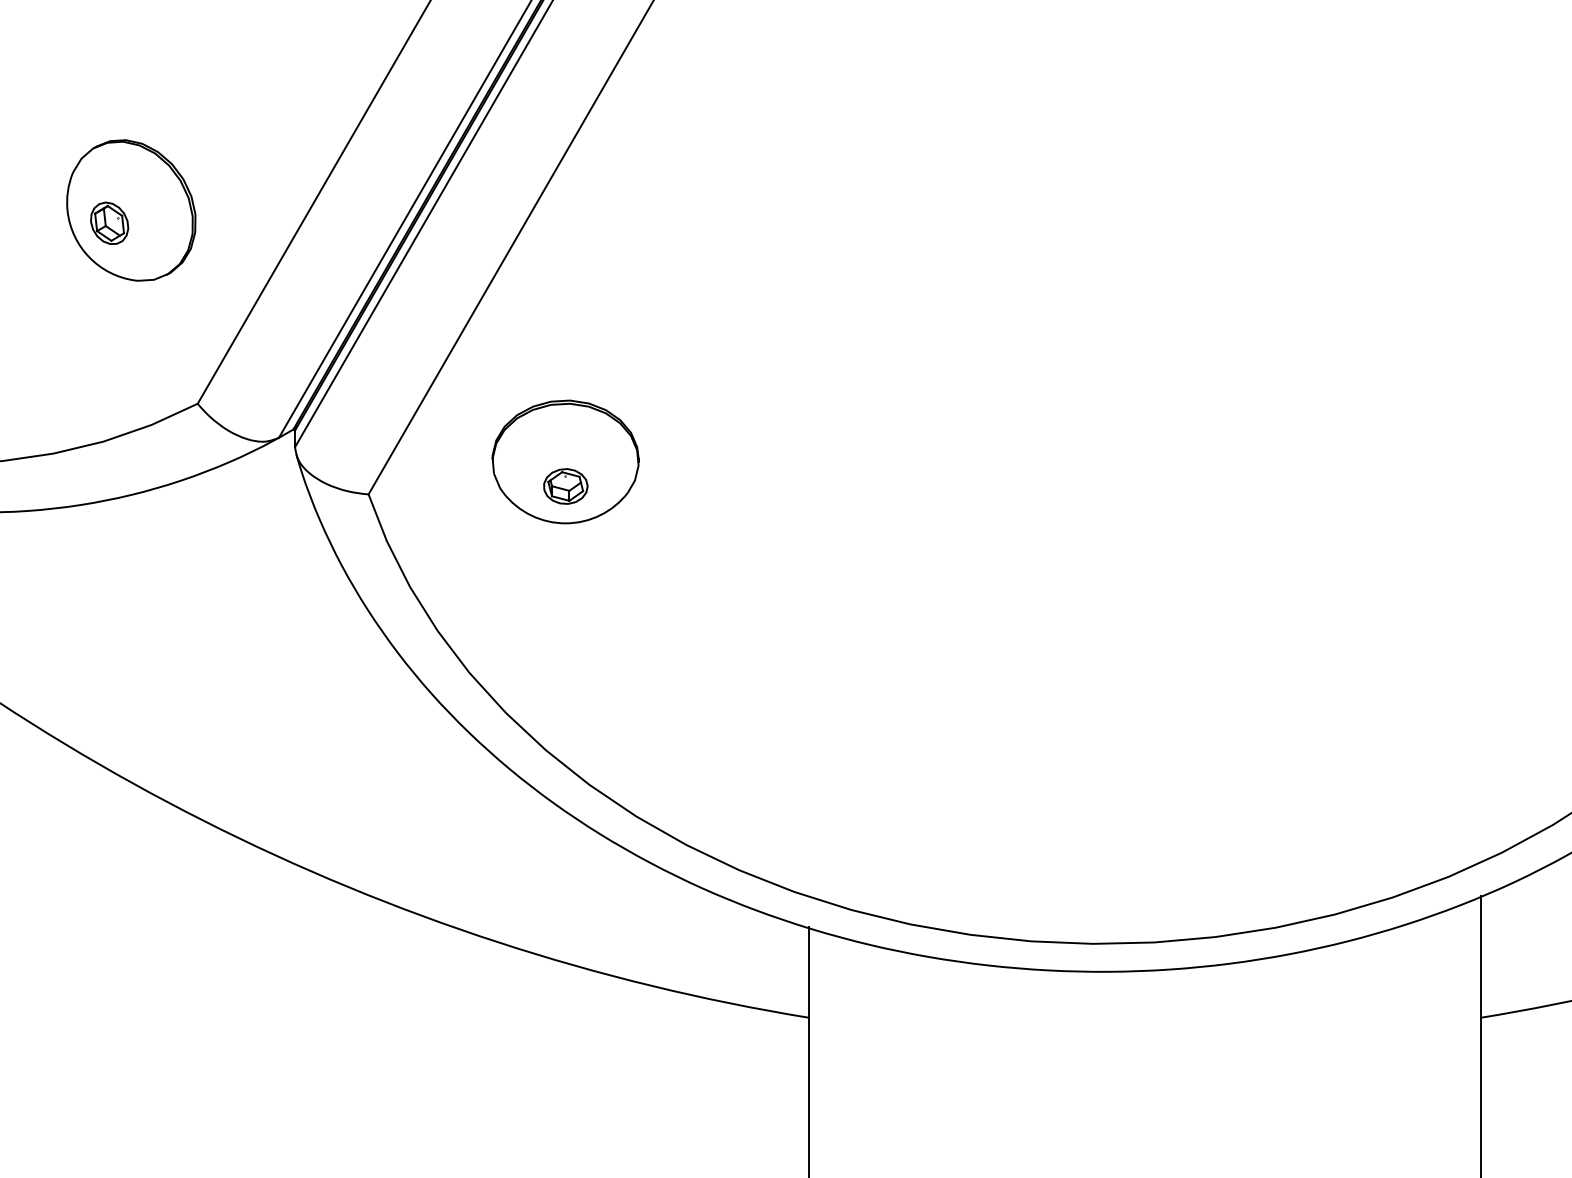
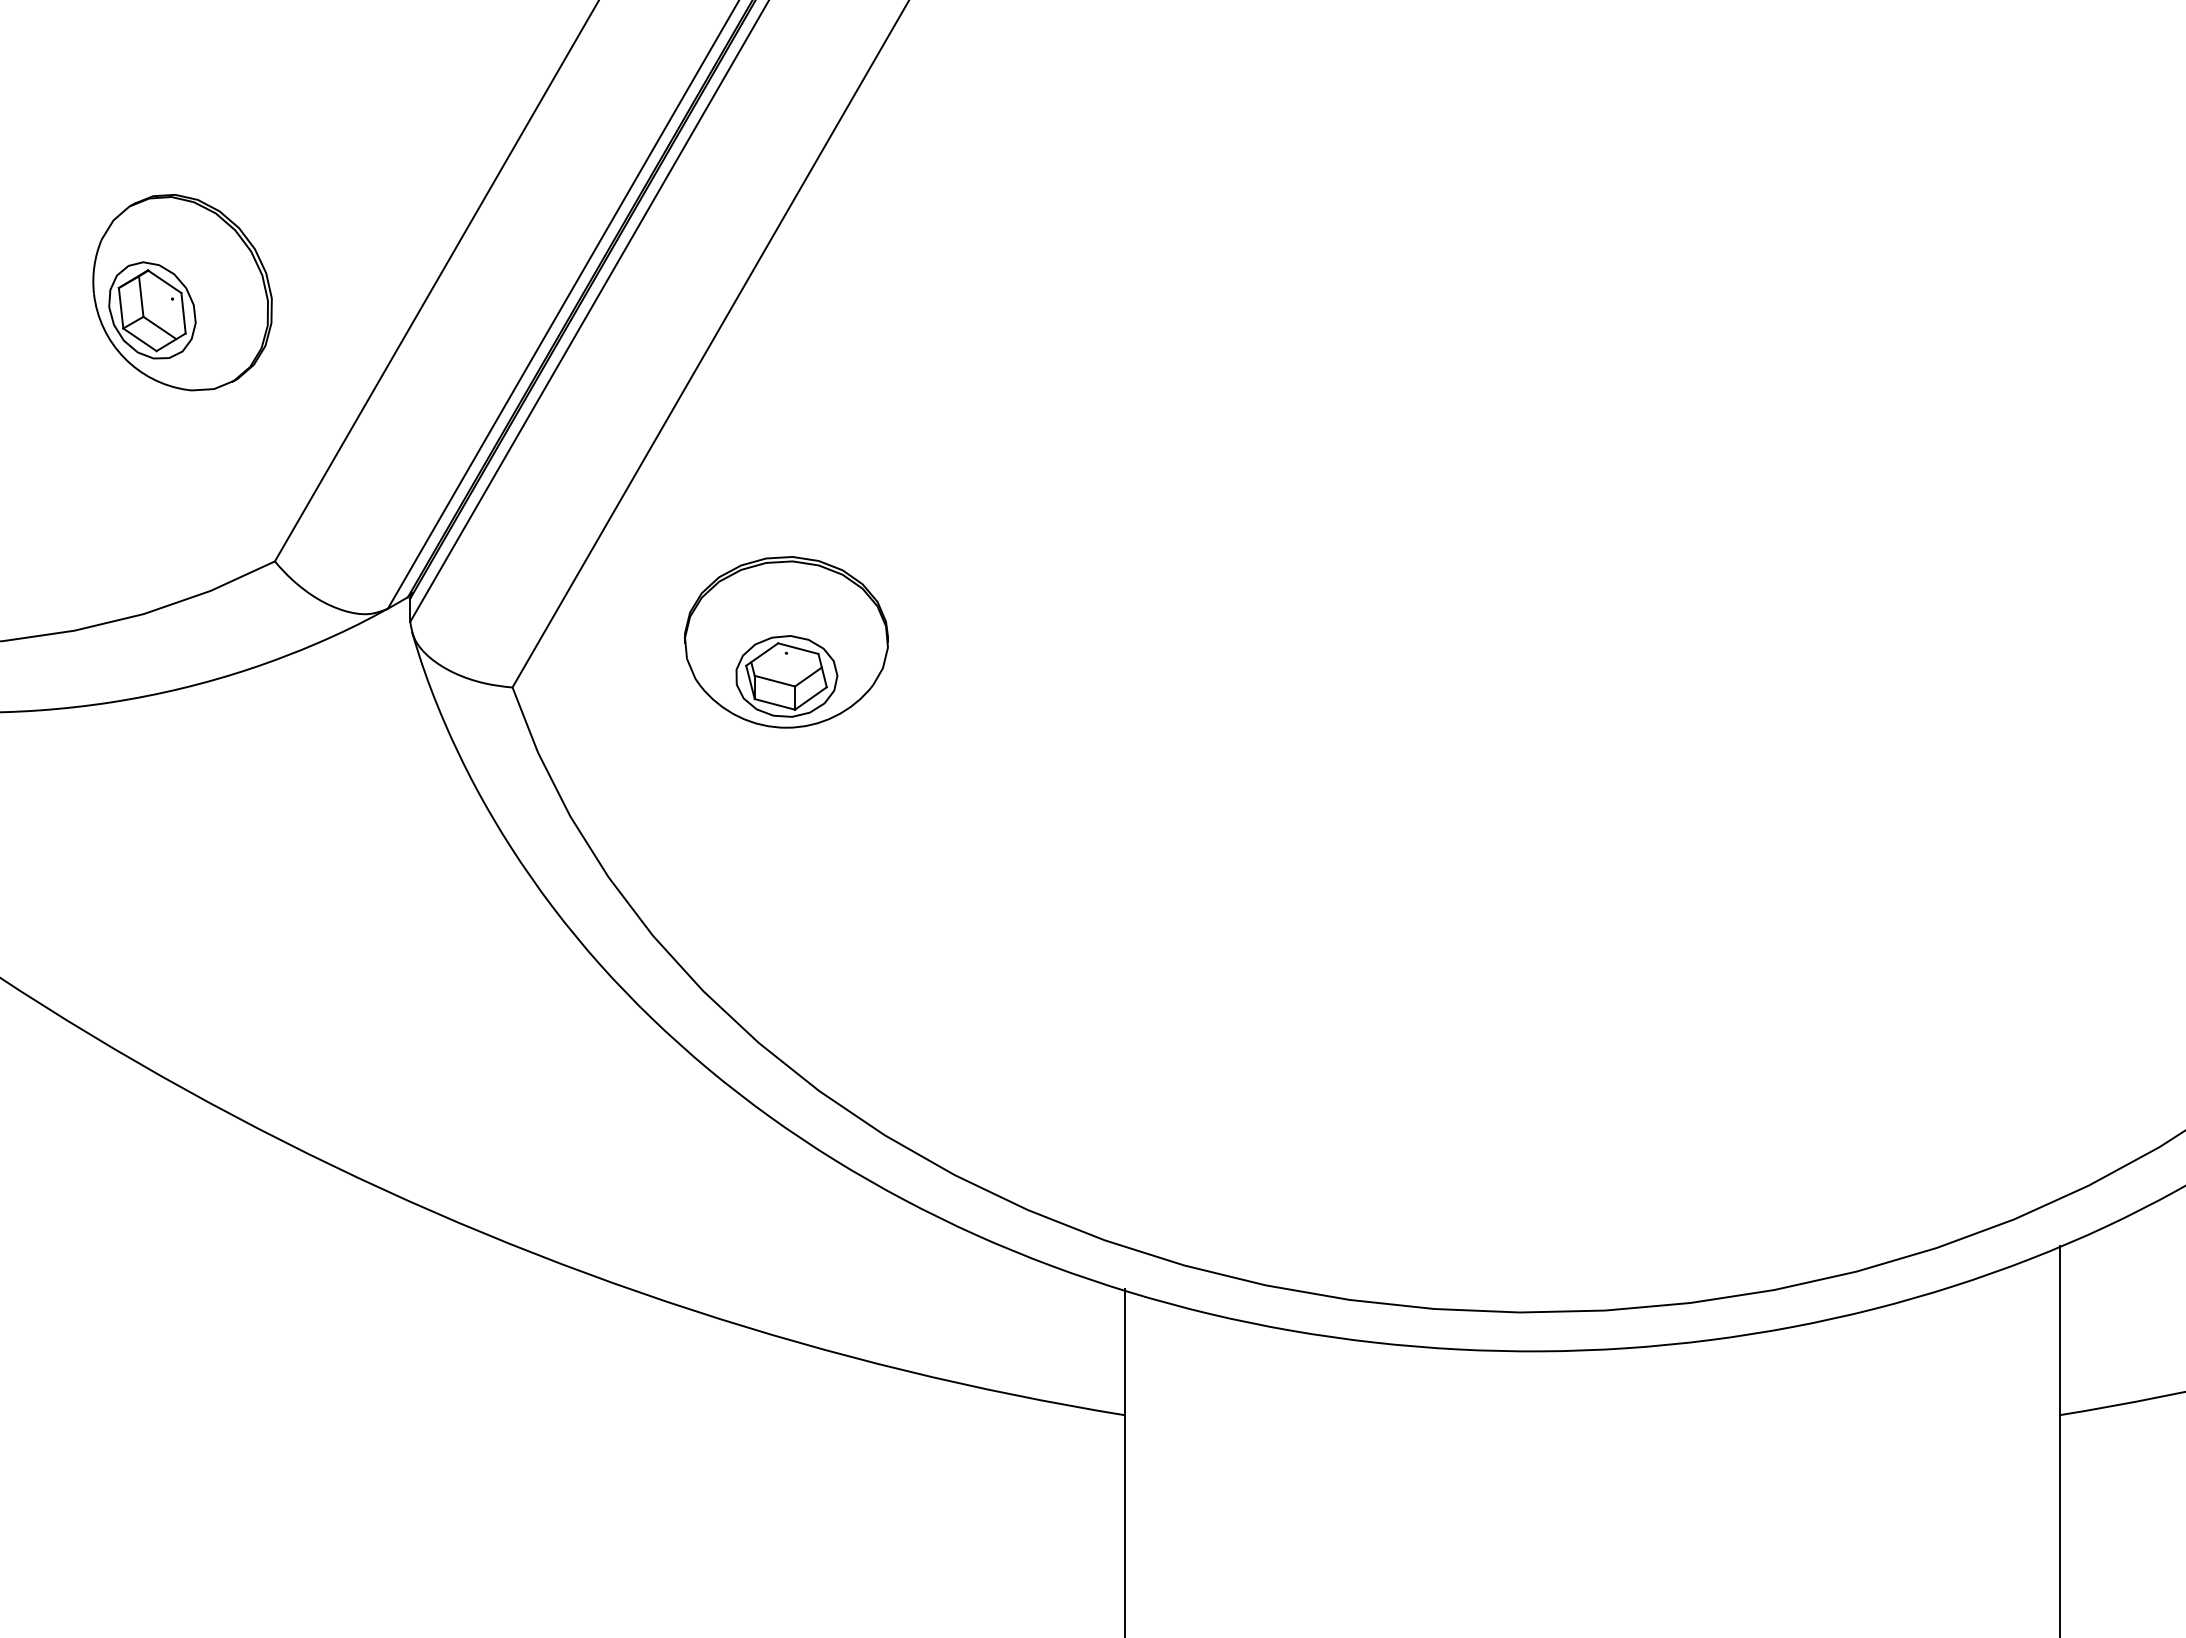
part: (109, 223) -> (152, 310), size x1.67
part: (565, 486) -> (786, 676), size x1.67

